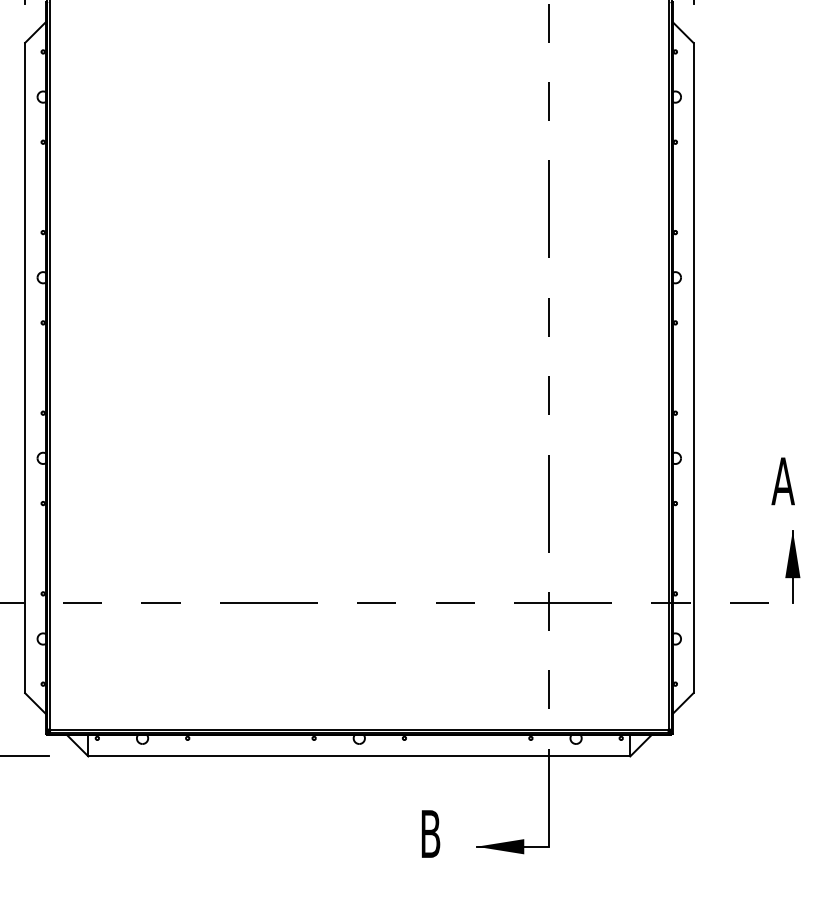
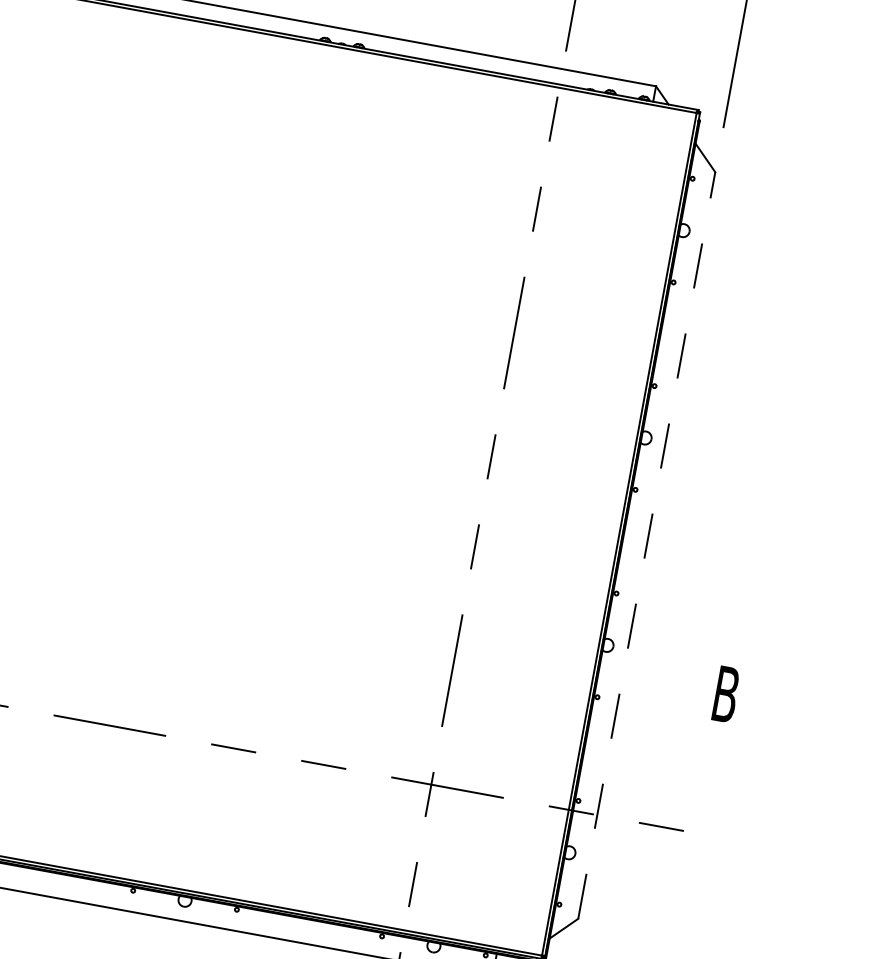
line: (693, 367) -> (646, 544), solid -> dashed
text: (782, 481) -> (725, 694), A -> B
part: (792, 566) -> (718, 794), removed

